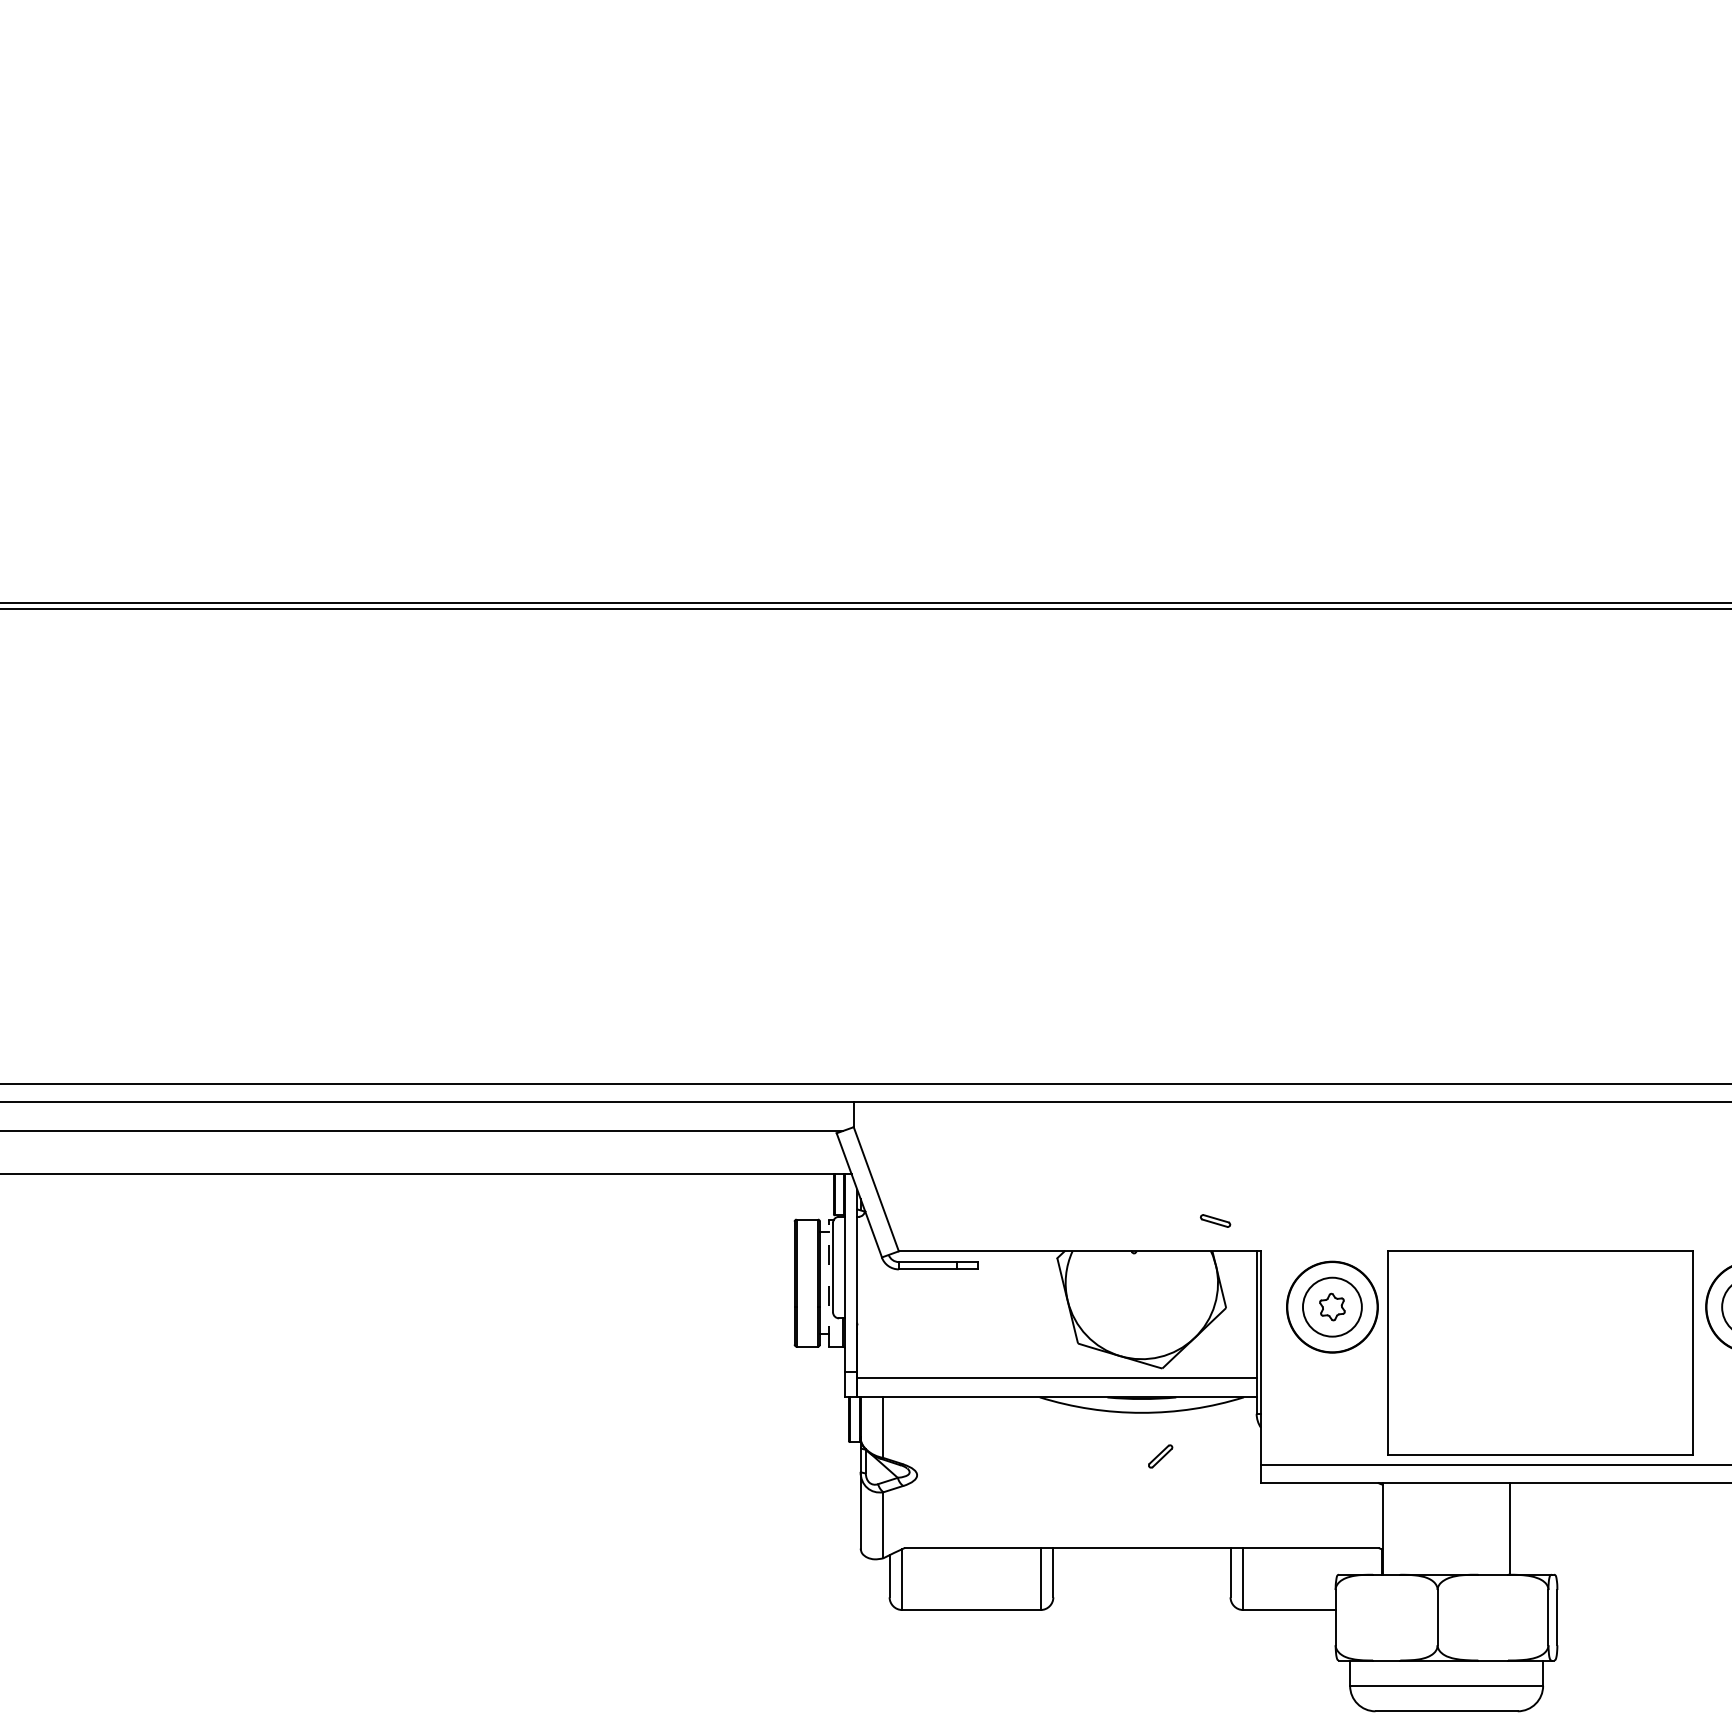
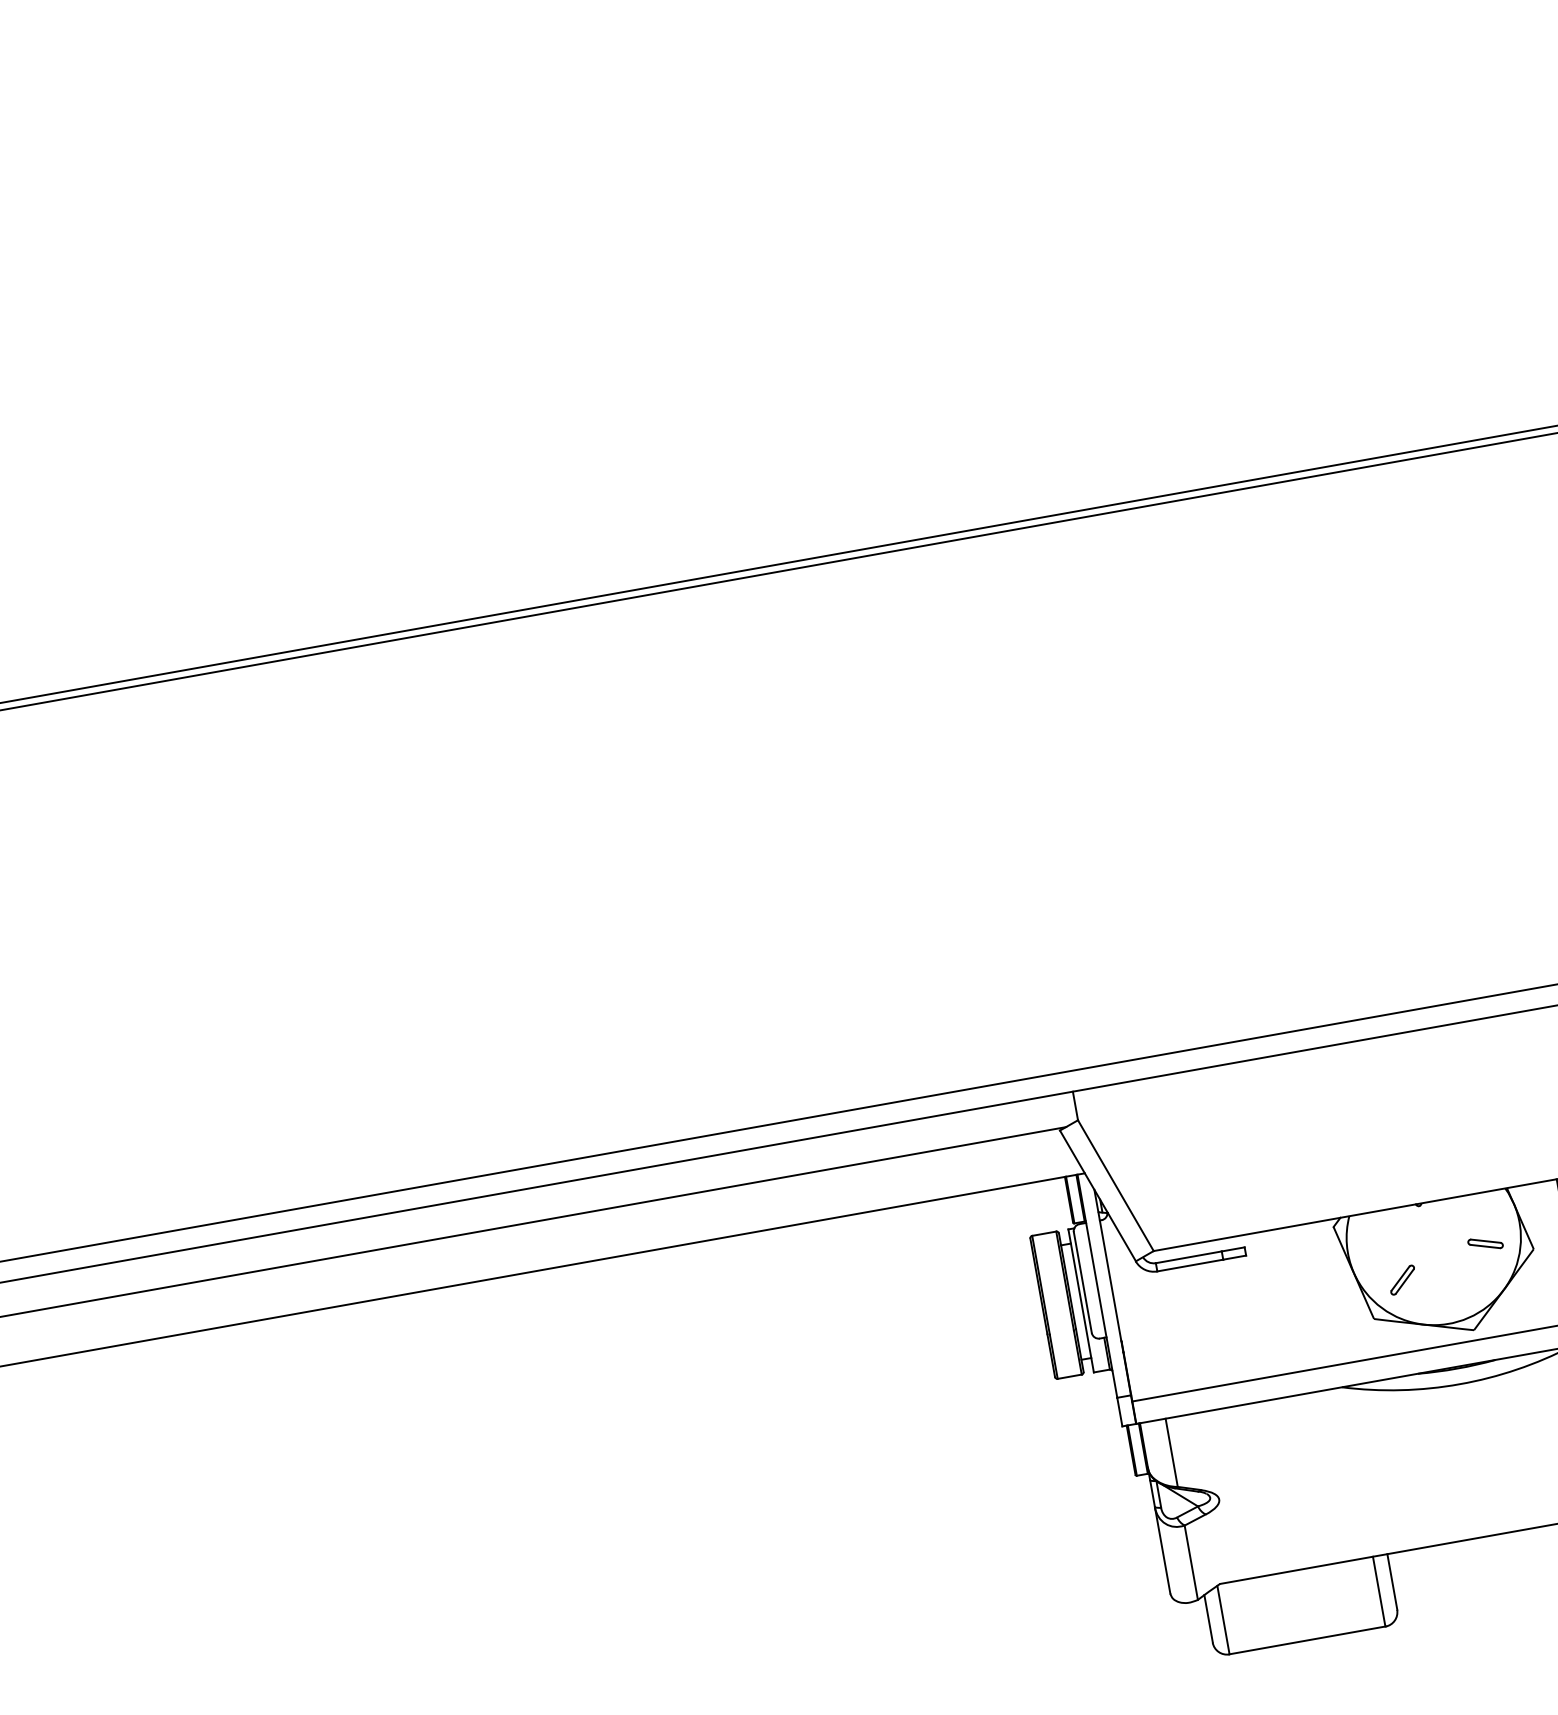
part: (1215, 1220) -> (1485, 1243), moved
line: (828, 1282) -> (1080, 1300), dashed -> solid
part: (1160, 1456) -> (1402, 1280), moved

